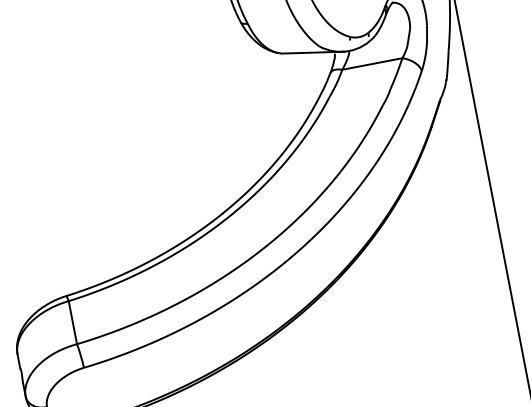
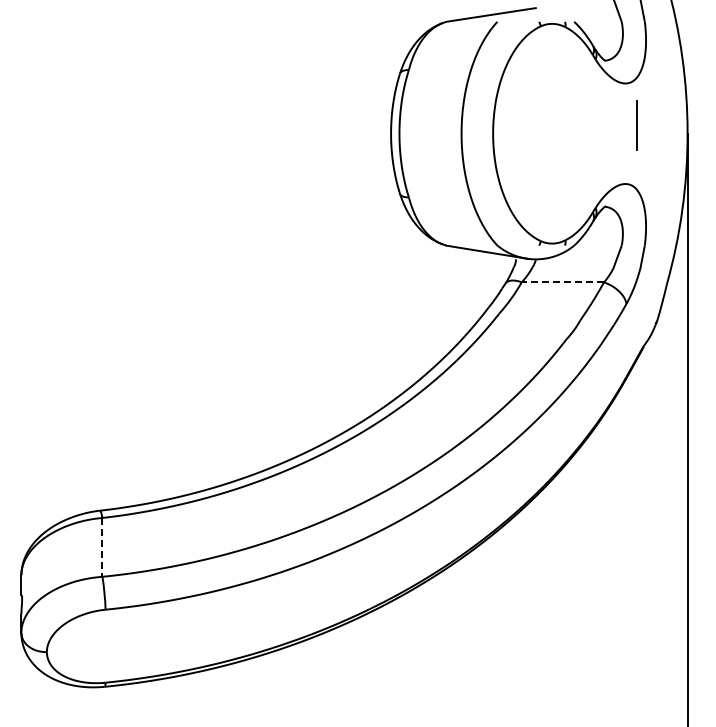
line: (372, 64) -> (562, 282), solid -> dashed
line: (72, 322) -> (102, 547), solid -> dashed

